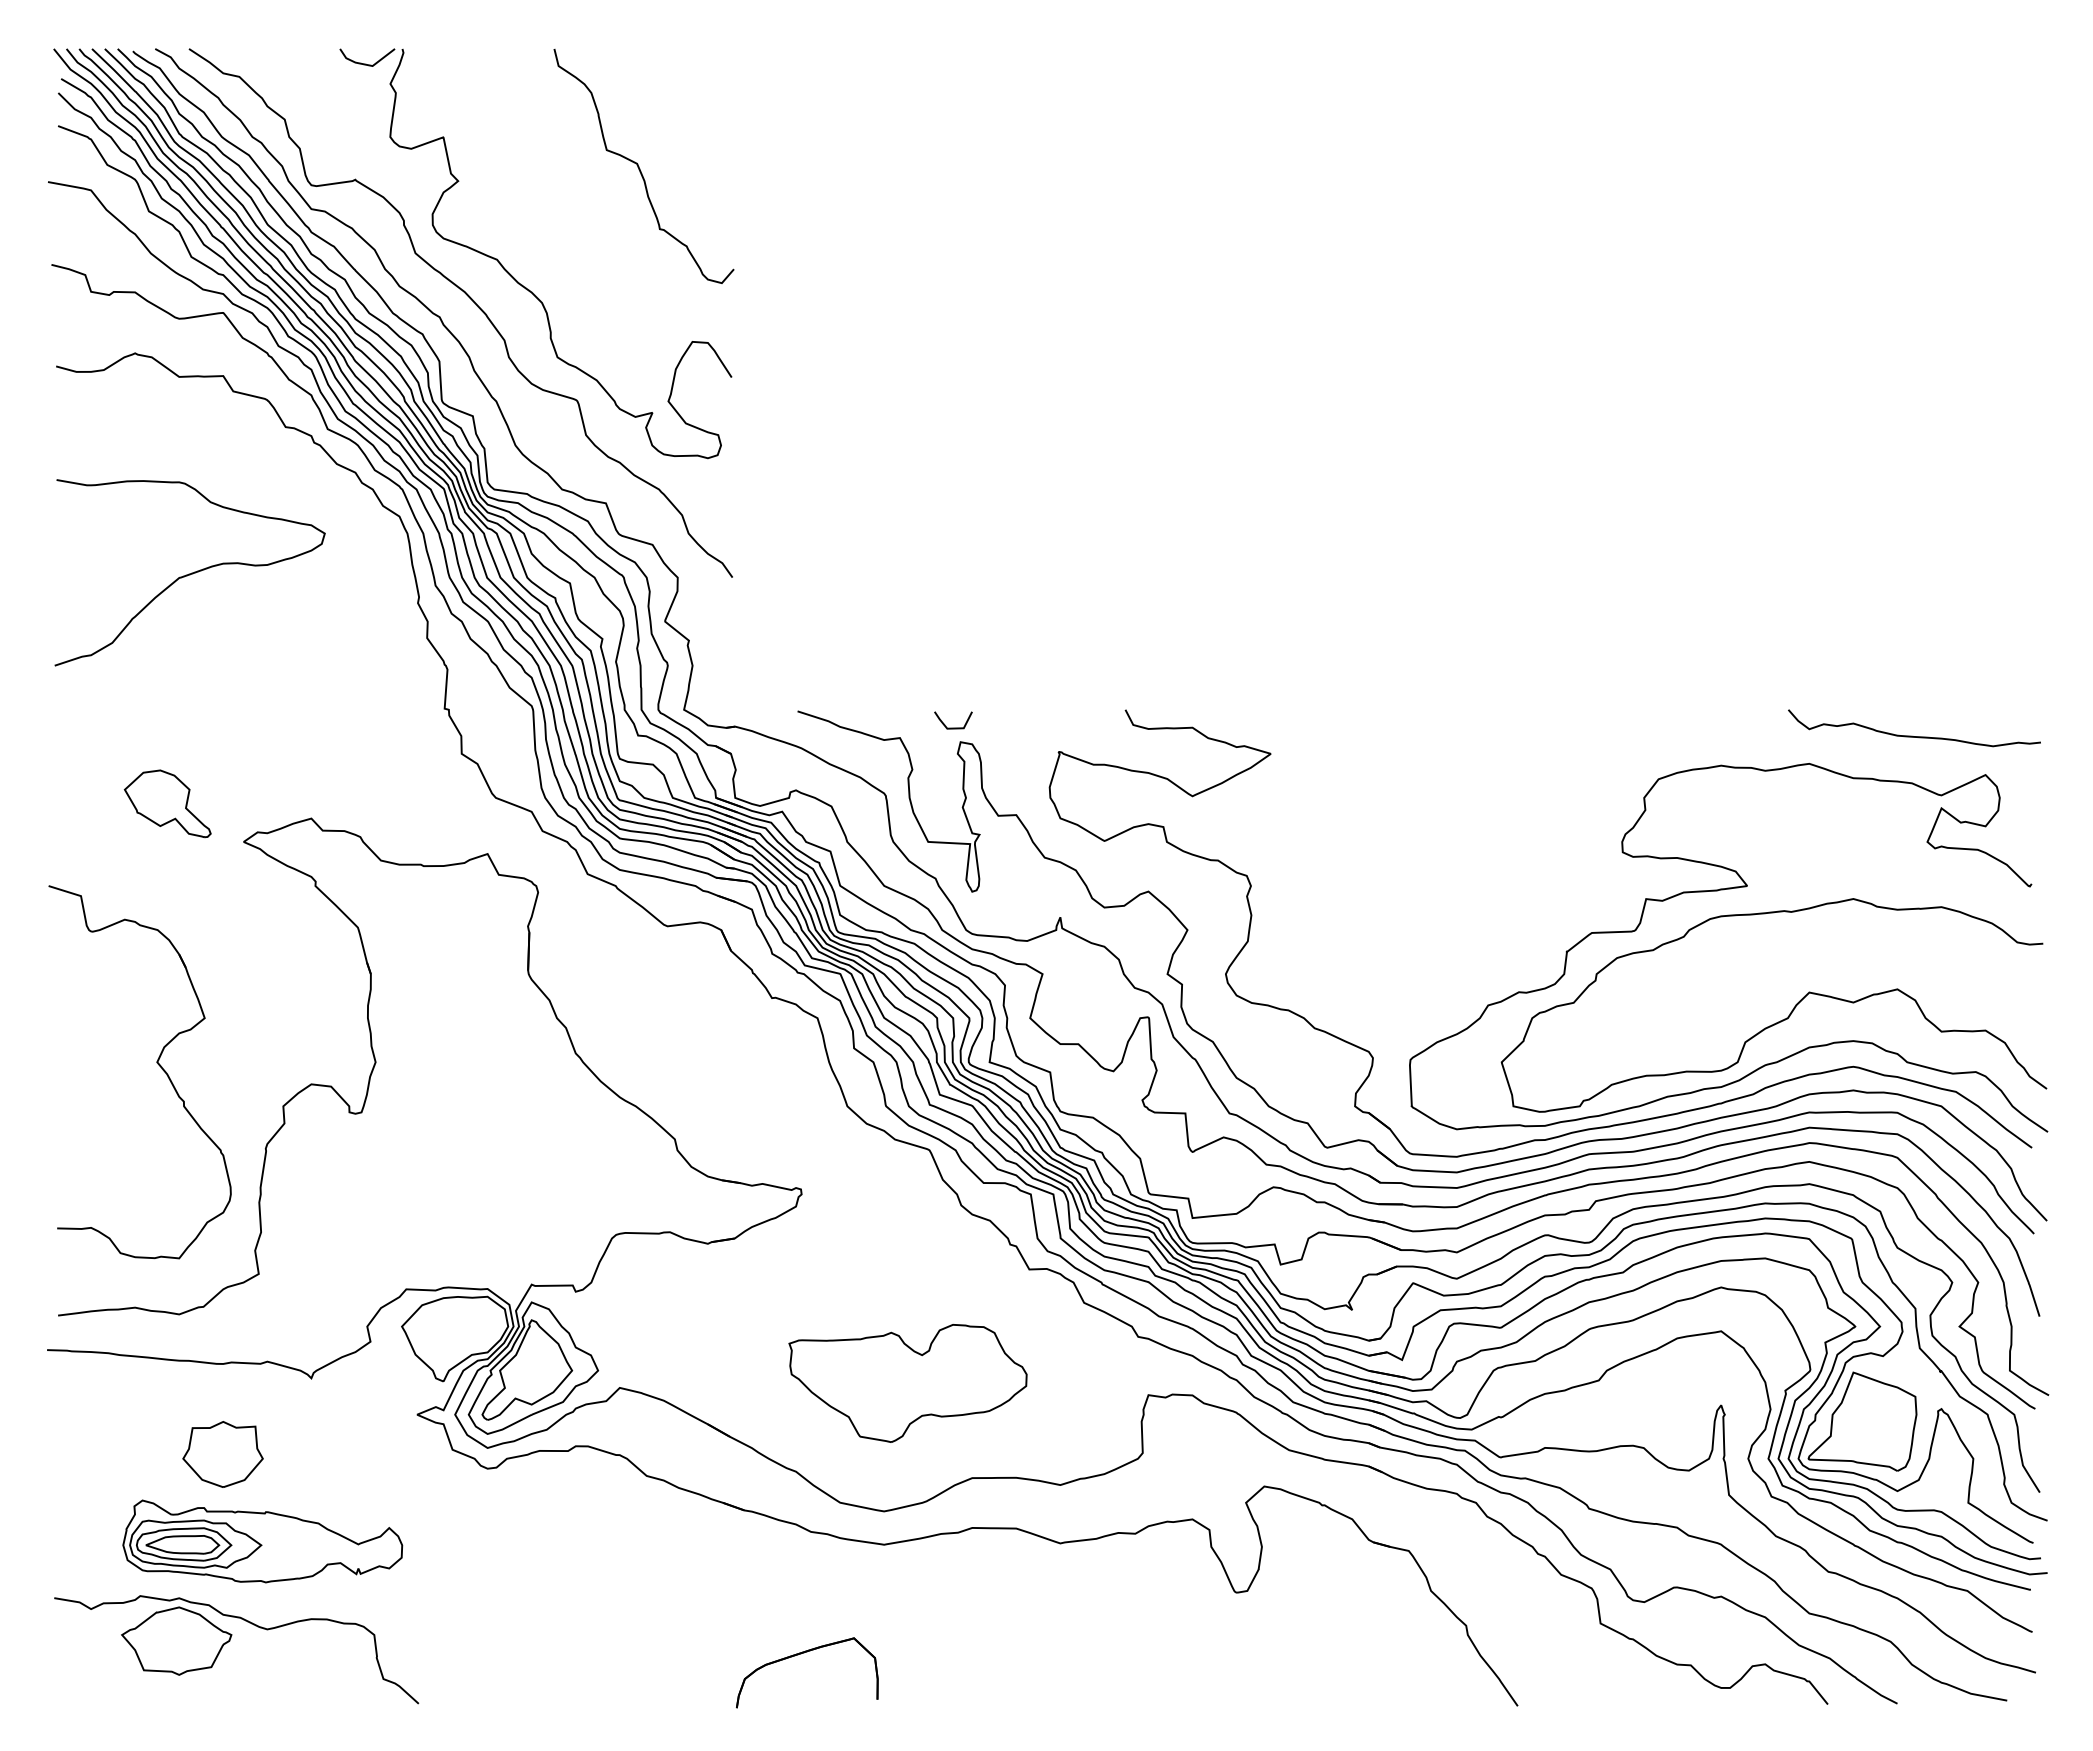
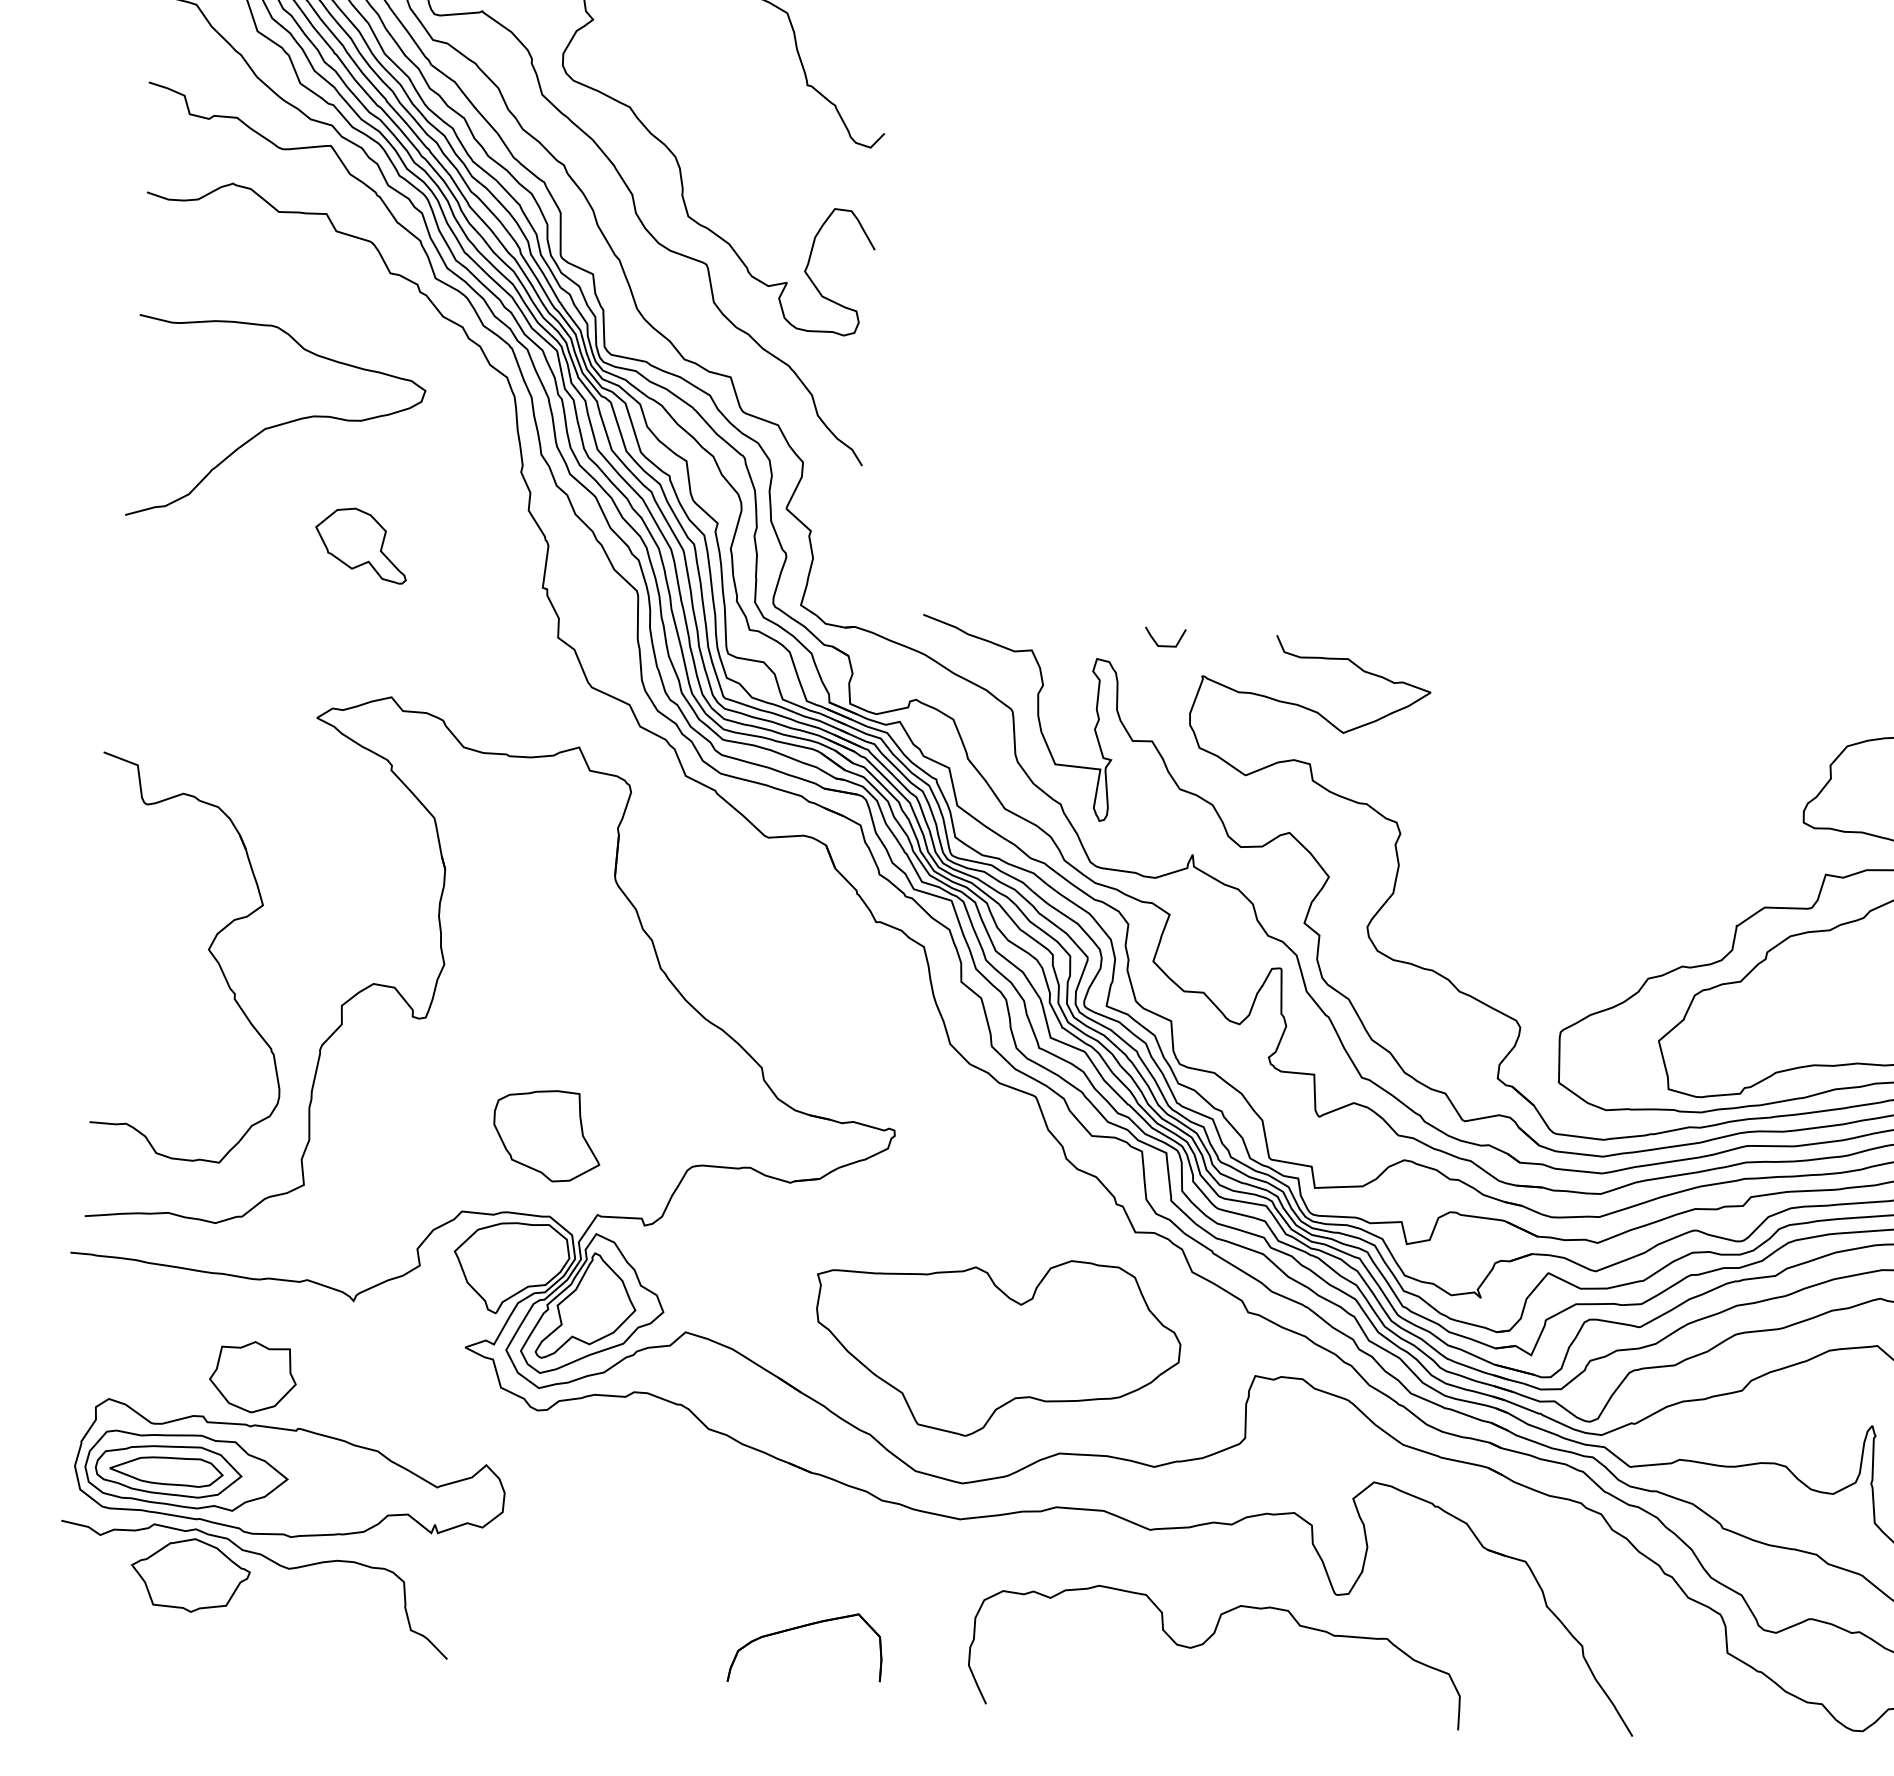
line: (953, 727) -> (1164, 645), moved
part: (167, 803) -> (361, 544), moved
part: (480, 1214) -> (547, 1135), added
part: (907, 1383) -> (996, 1347), size x1.43
part: (262, 1541) -> (289, 1473), size x1.43
curve: (1118, 1644) -> (1206, 1642), added
part: (801, 1654) -> (800, 1628), moved

